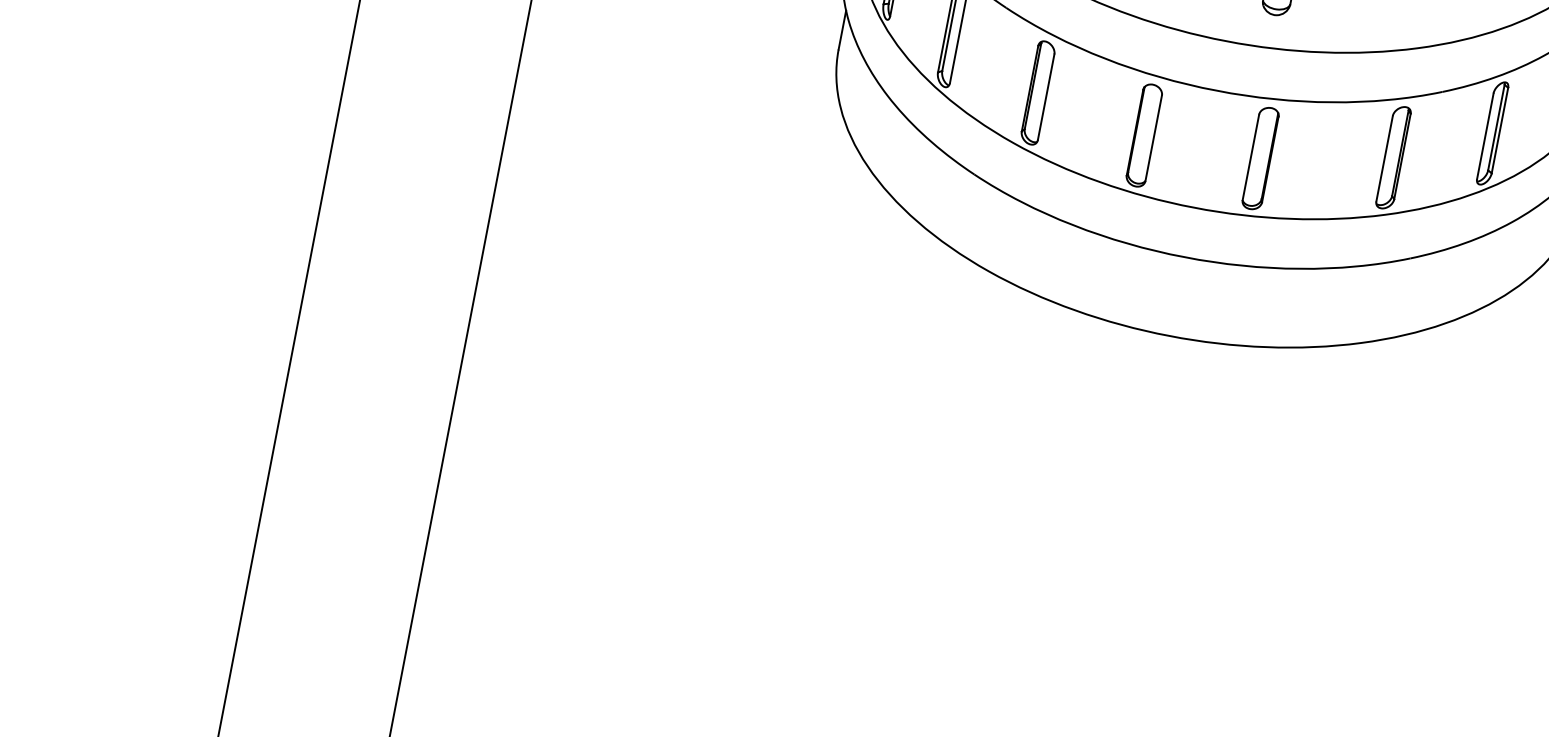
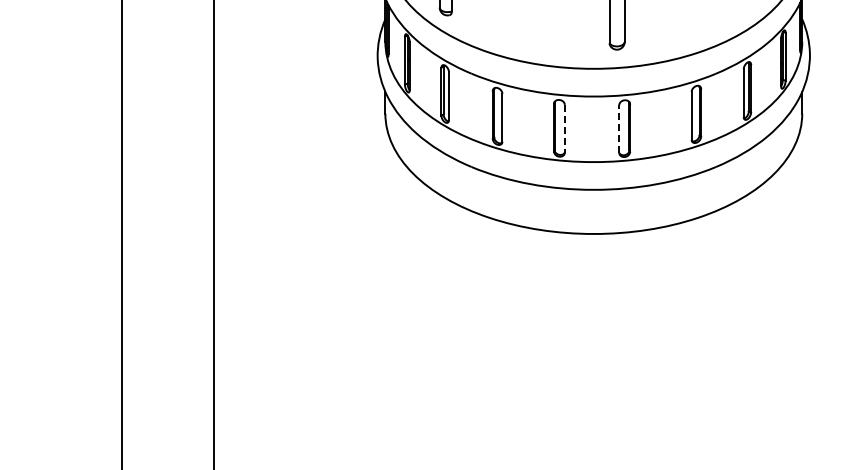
line: (1153, 137) -> (564, 128), solid -> dashed
line: (1251, 158) -> (619, 129), solid -> dashed

